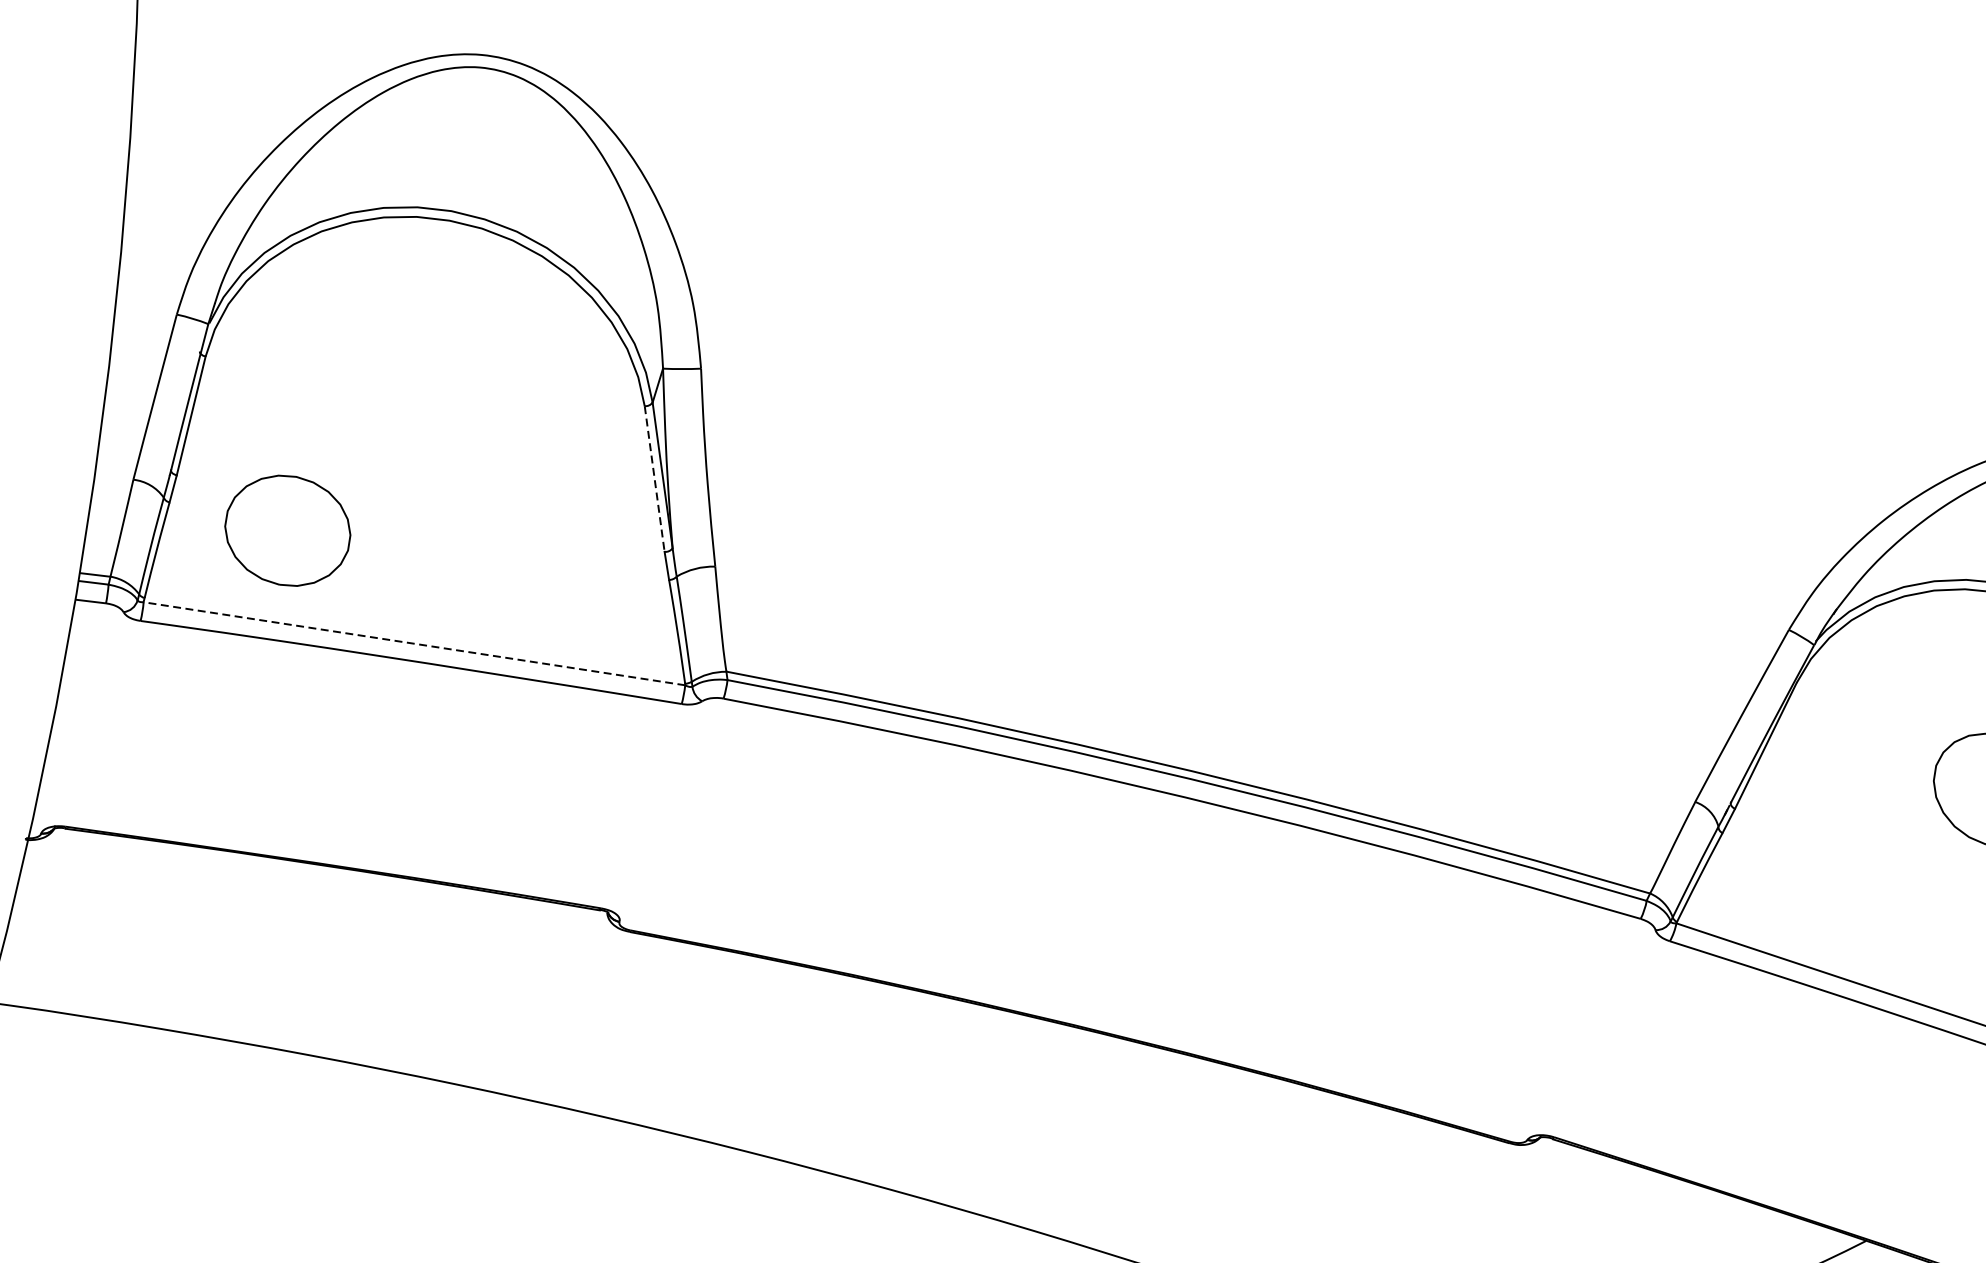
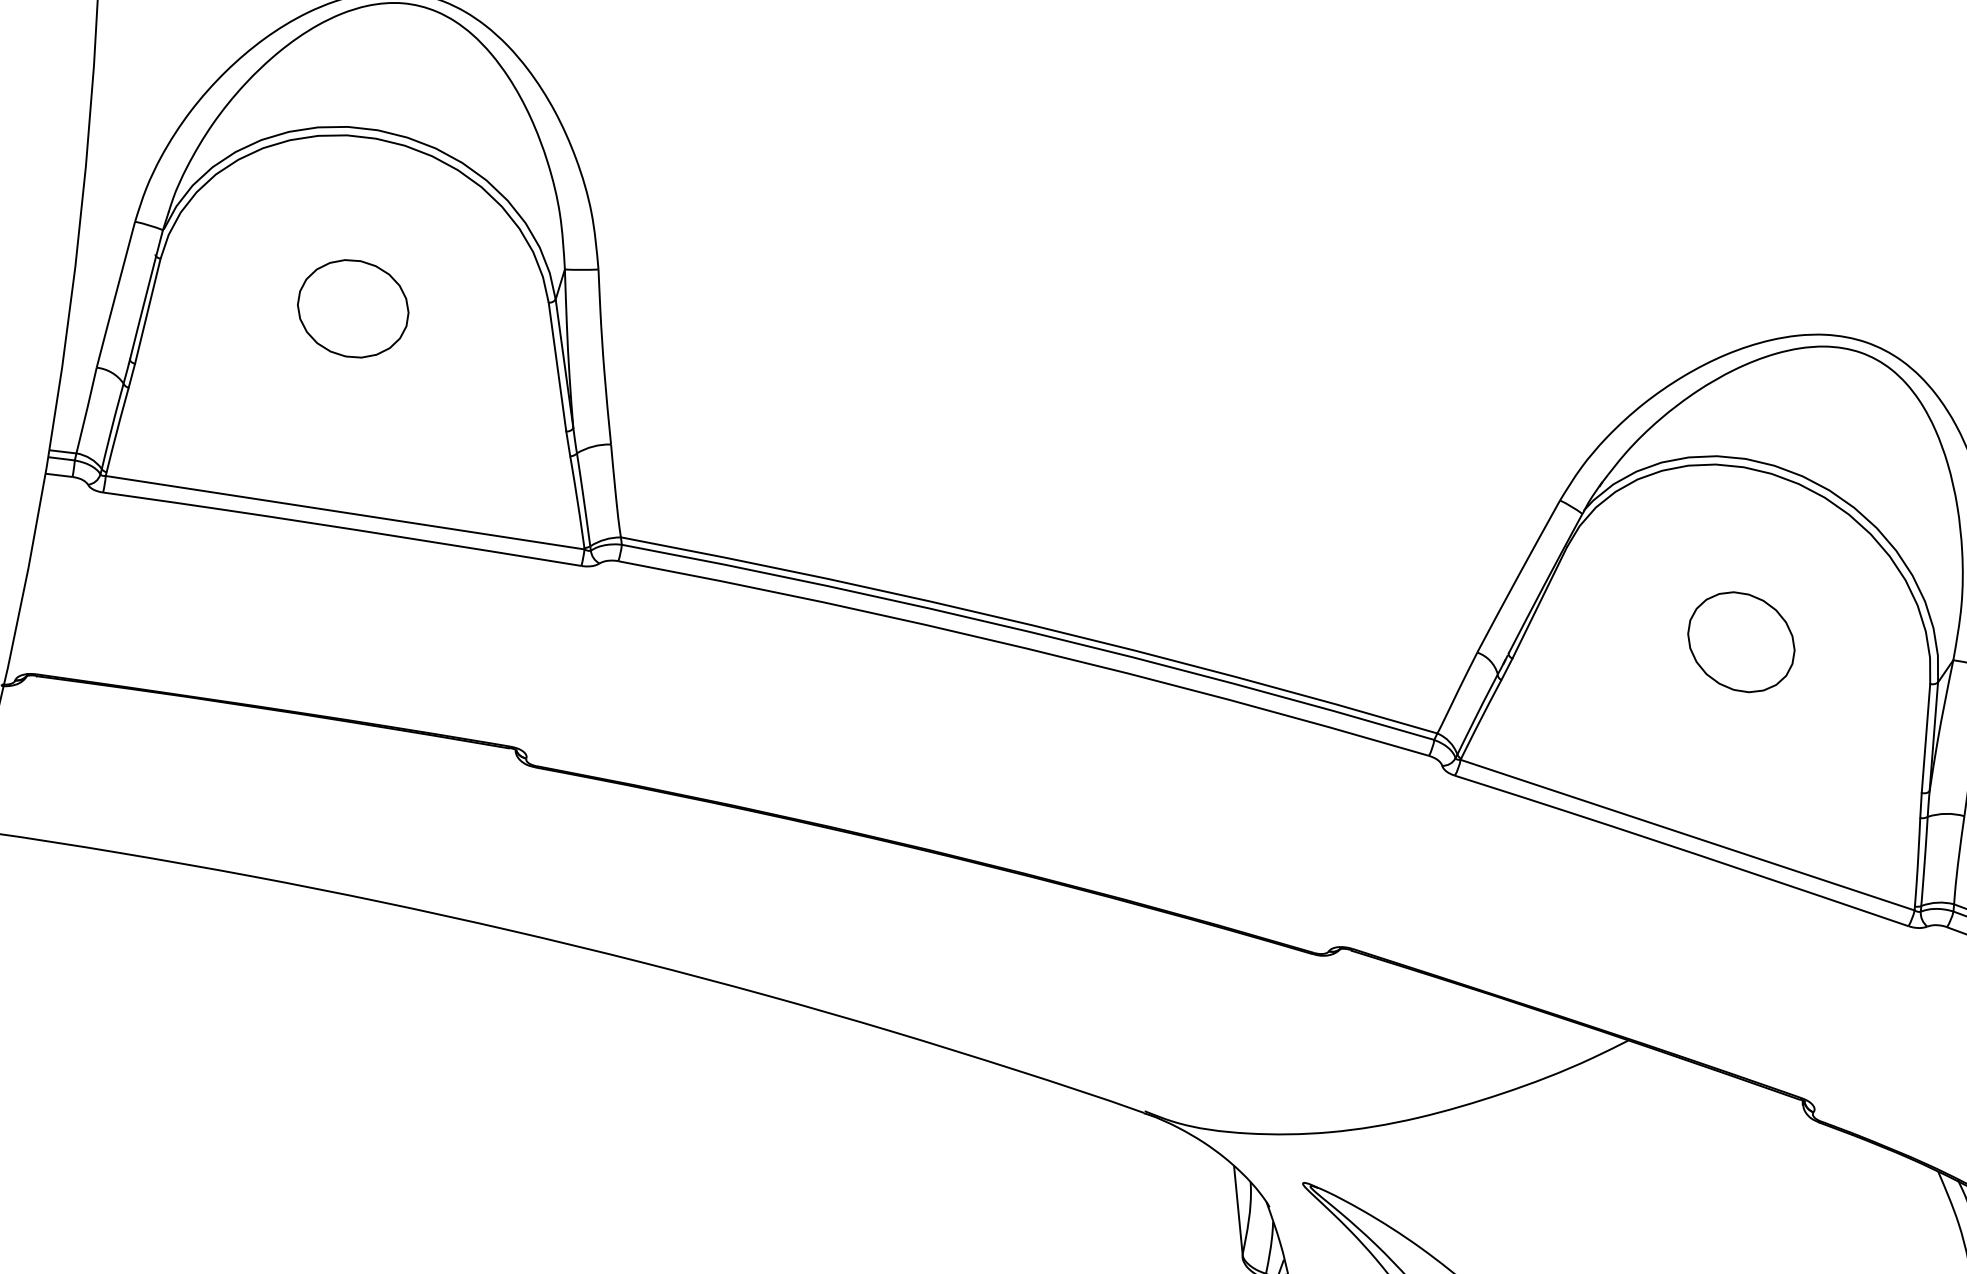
line: (654, 479) -> (557, 367), dashed -> solid
part: (288, 530) -> (353, 308), moved
line: (413, 643) -> (344, 512), dashed -> solid

